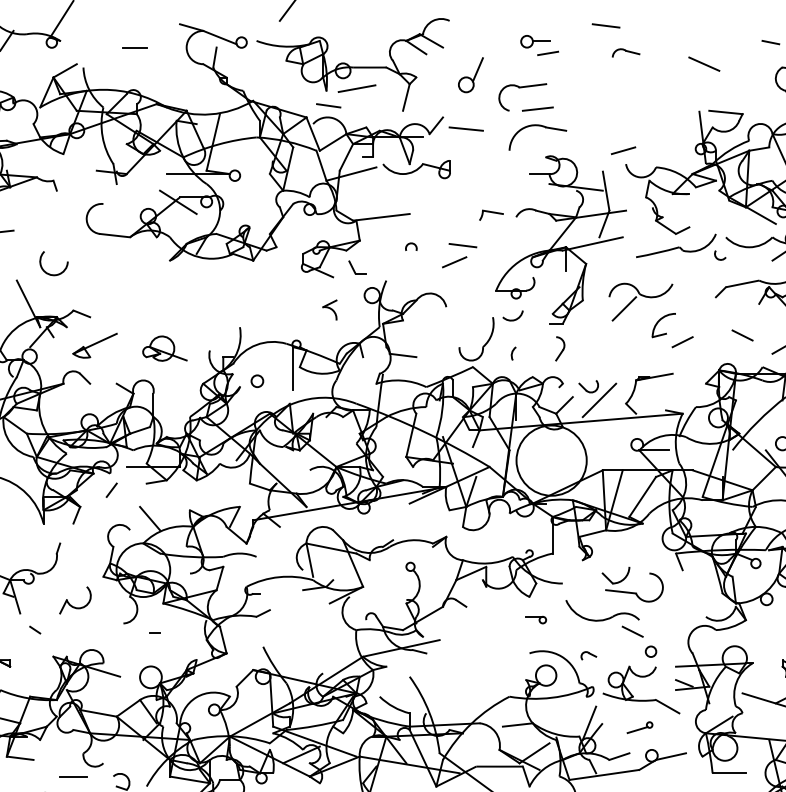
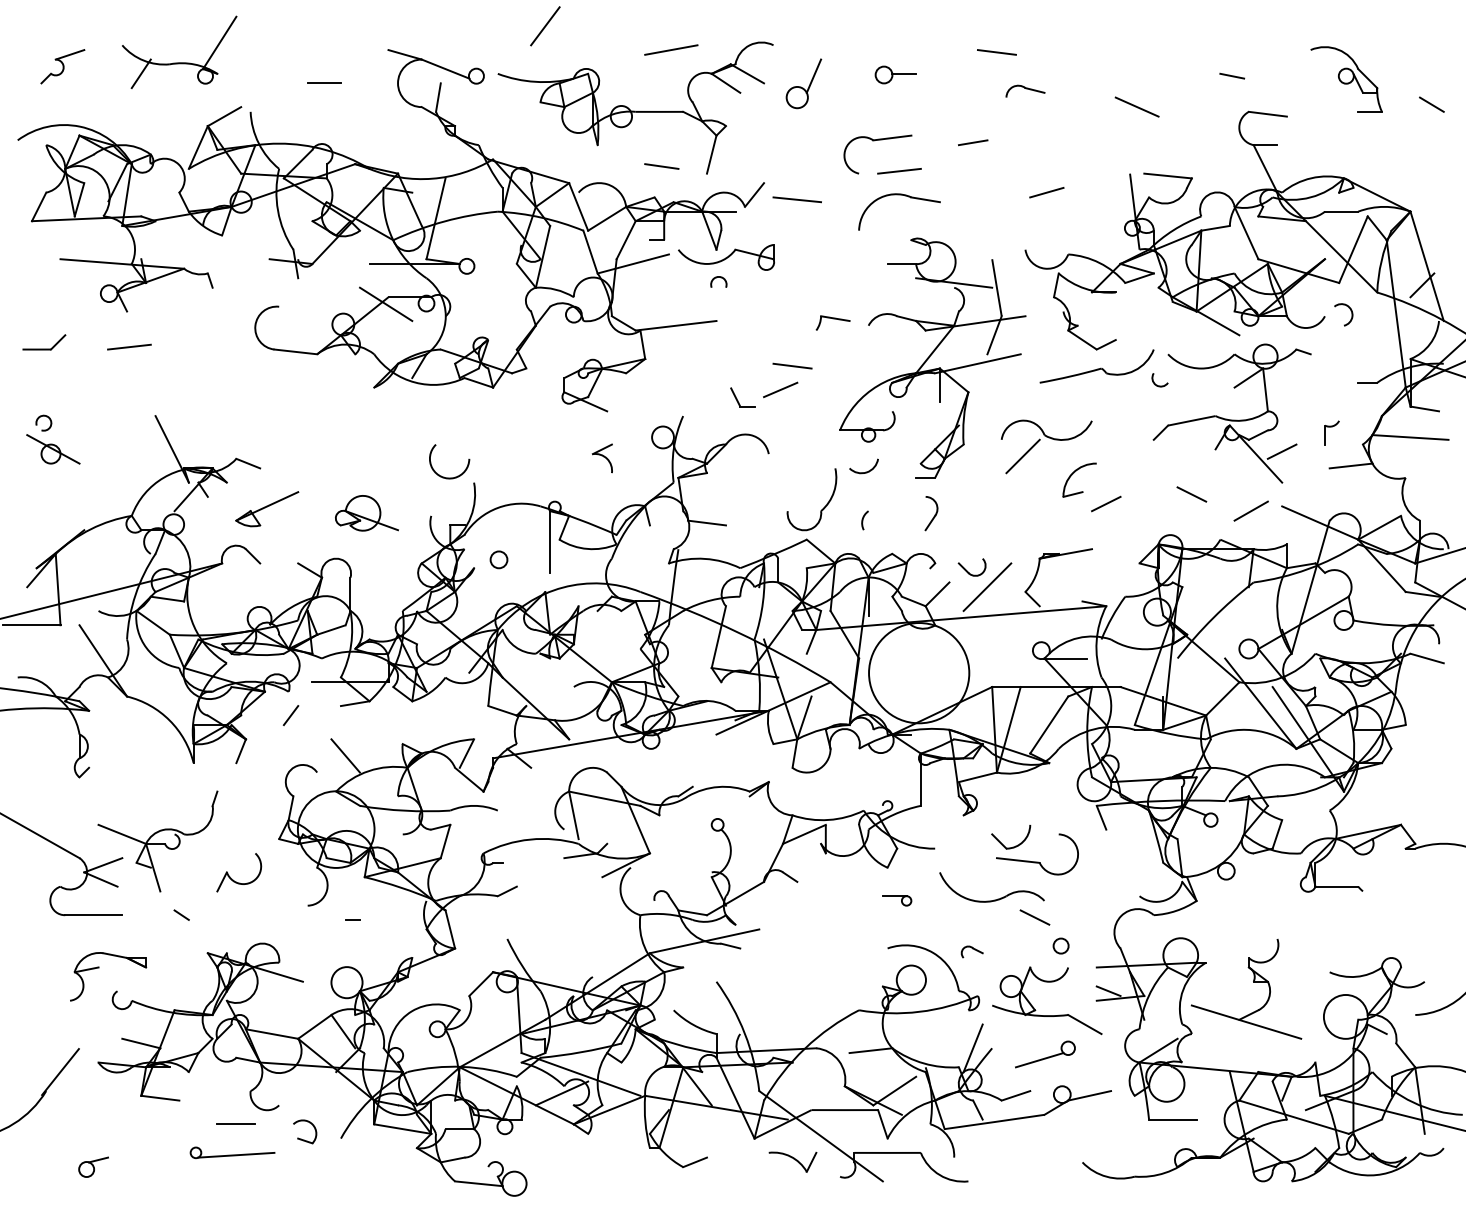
line: (548, 53) -> (973, 142), moved
part: (470, 74) -> (803, 83), moved
line: (357, 88) -> (671, 49), moved
line: (328, 105) -> (661, 166), moved
line: (623, 150) -> (1046, 192), moved
arc: (409, 244) -> (716, 278), moved
part: (357, 267) -> (742, 397), moved
arc: (50, 273) -> (444, 476), moved
part: (640, 727) -> (1045, 1054), size x1.67

